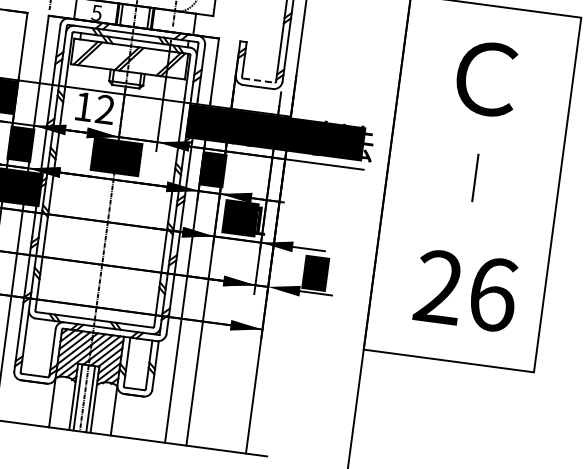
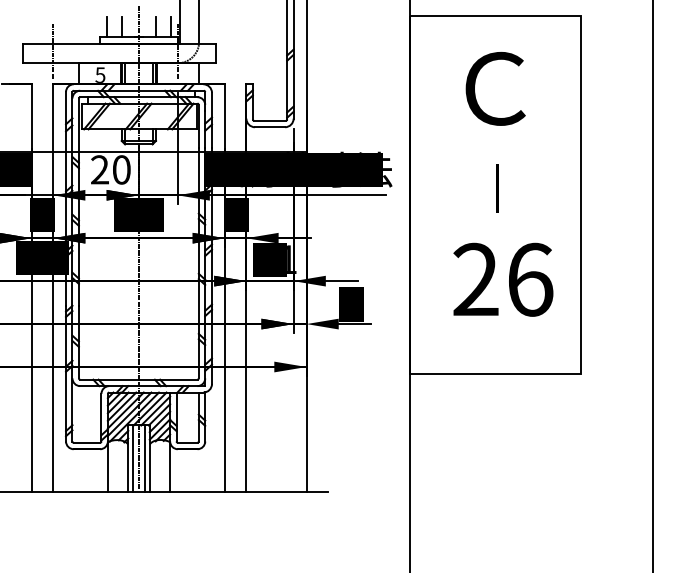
line: (259, 80) -> (270, 120), dashed -> solid
text: (94, 107) -> (110, 169), 12 -> 20
text: (466, 290) -> (503, 279), moved

